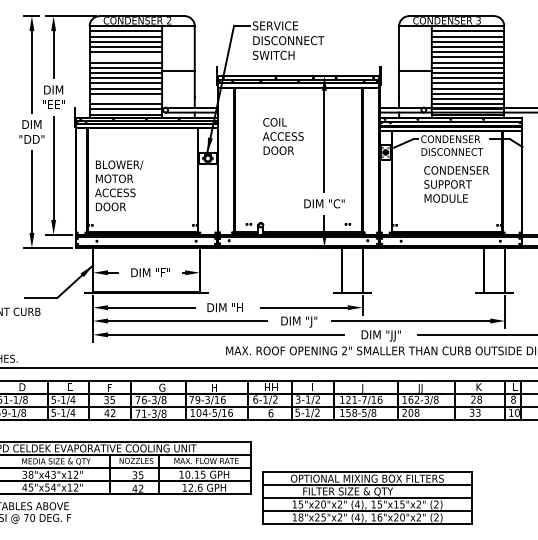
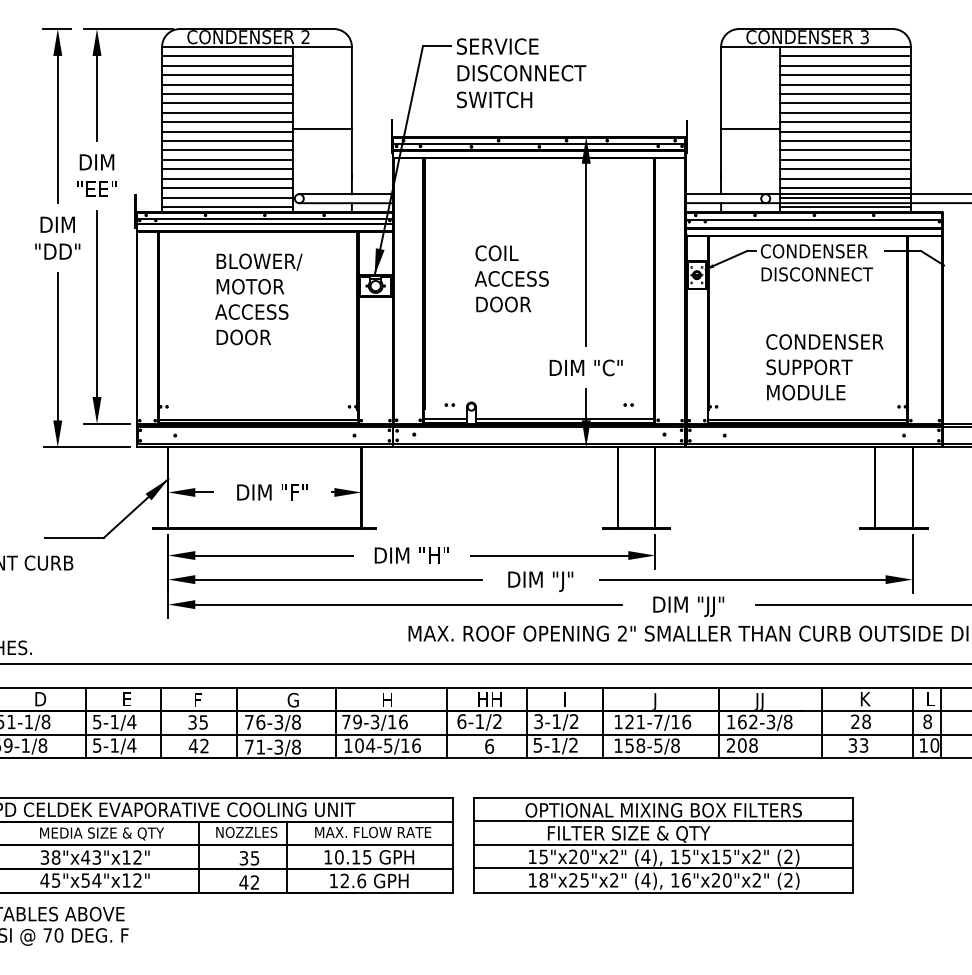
line: (125, 57) -> (226, 103), added
line: (125, 99) -> (226, 179), added
text: (282, 136) -> (510, 278), moved
text: (456, 184) -> (824, 367), moved
text: (119, 185) -> (259, 298), moved
part: (367, 497) -> (663, 844), moved

